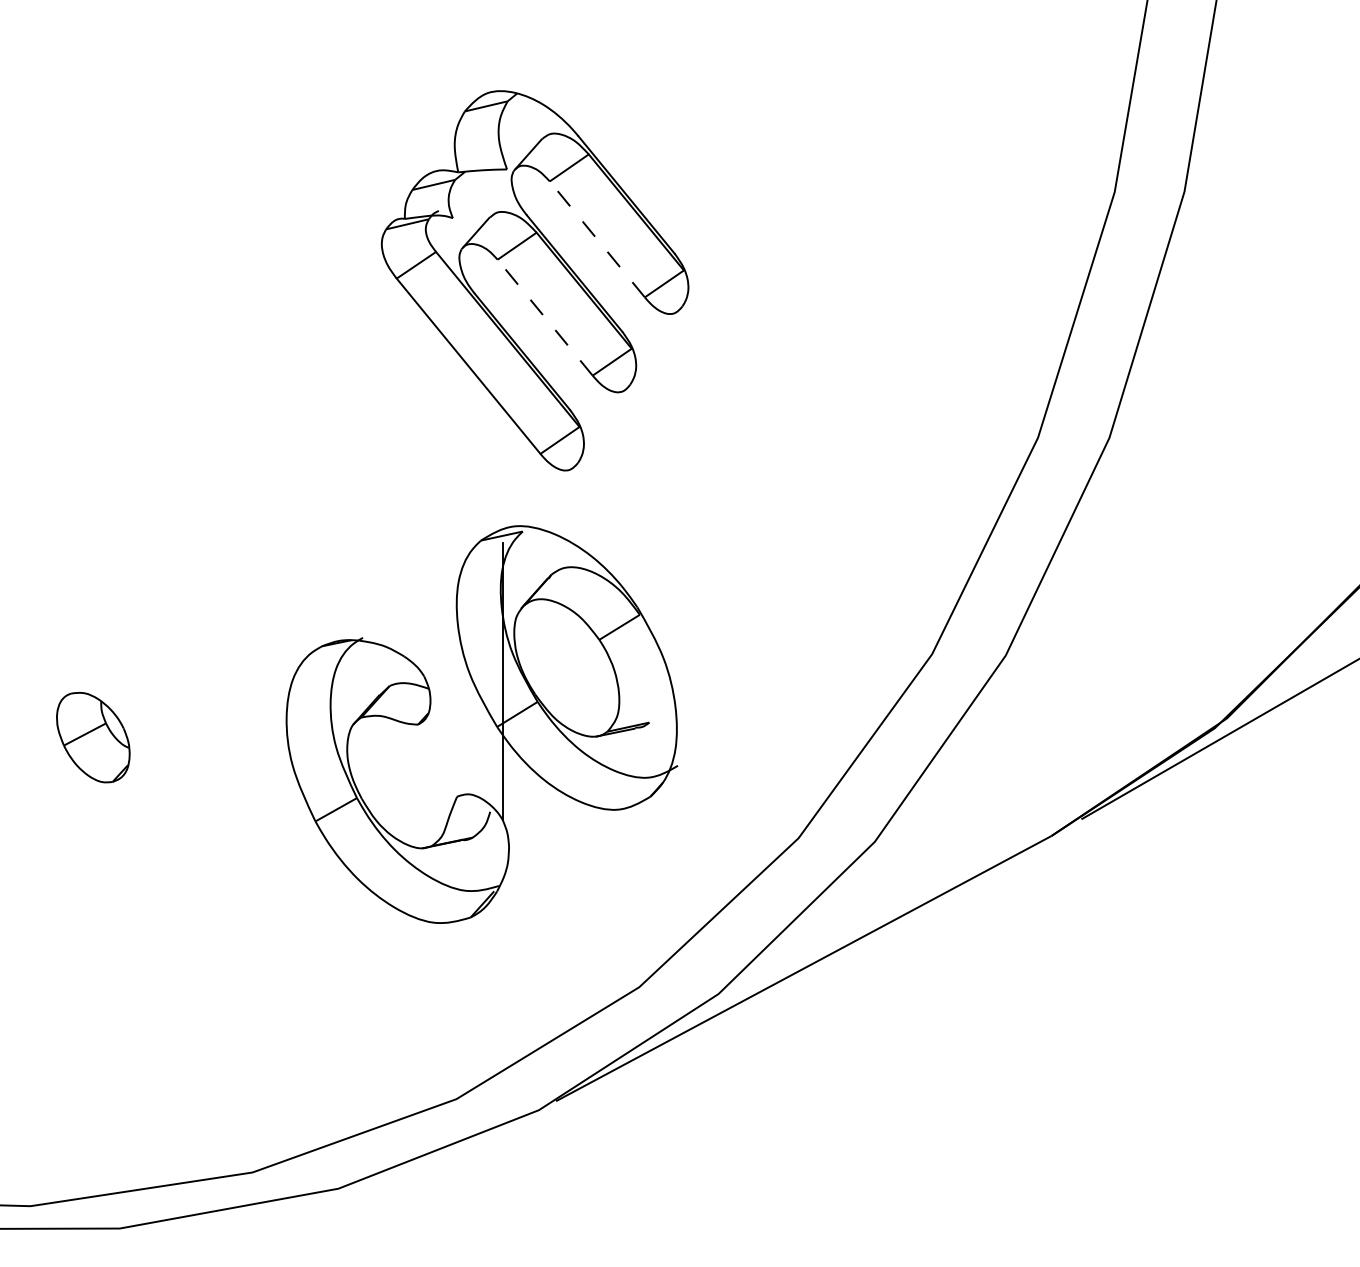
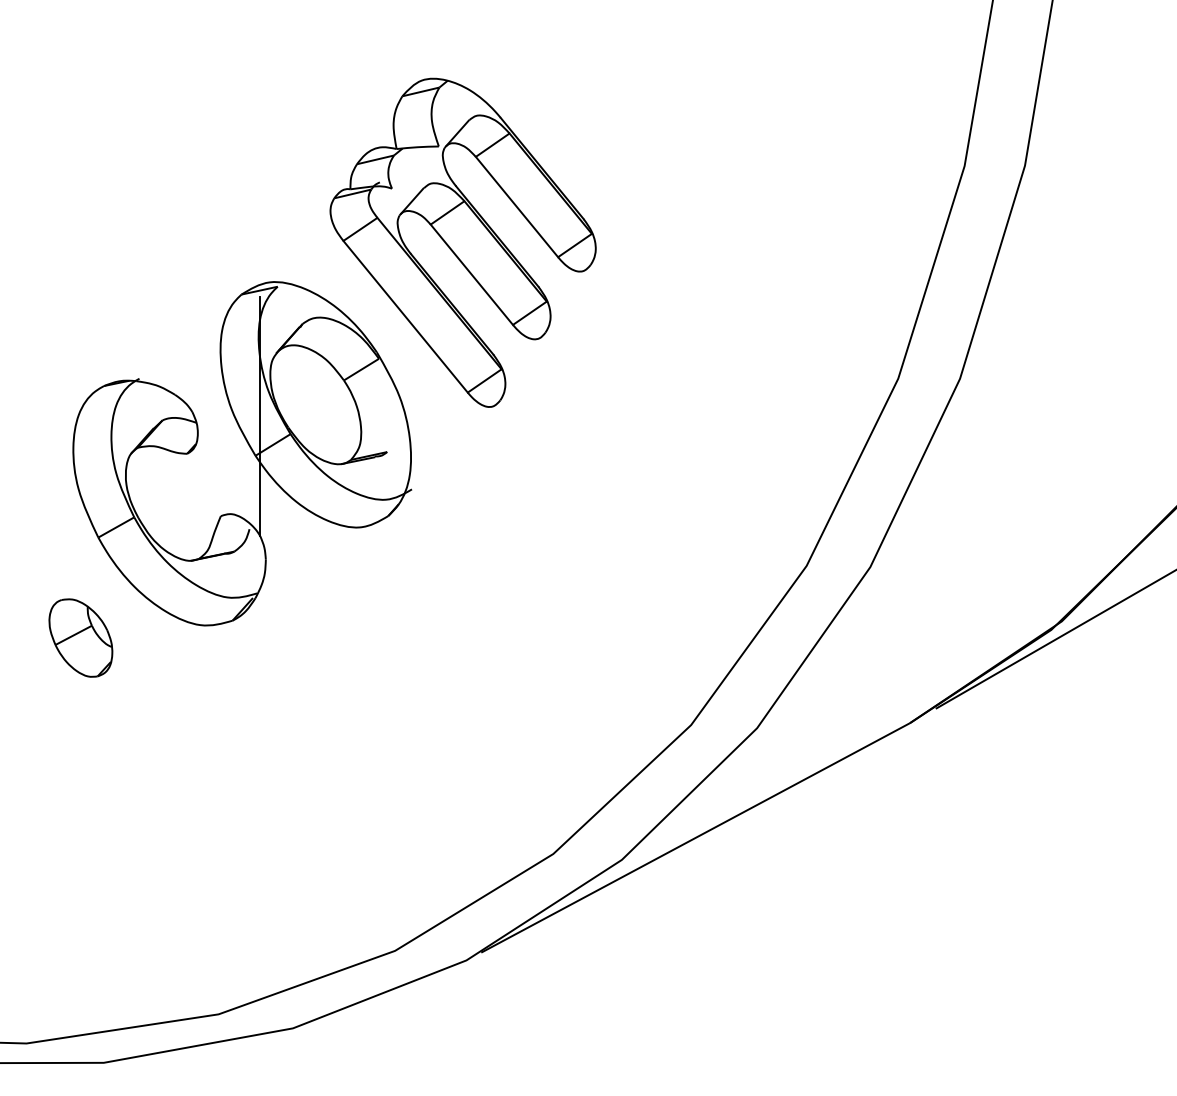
line: (597, 239) -> (517, 207), dashed -> solid
line: (545, 317) -> (472, 274), dashed -> solid
part: (491, 719) -> (250, 449), moved

